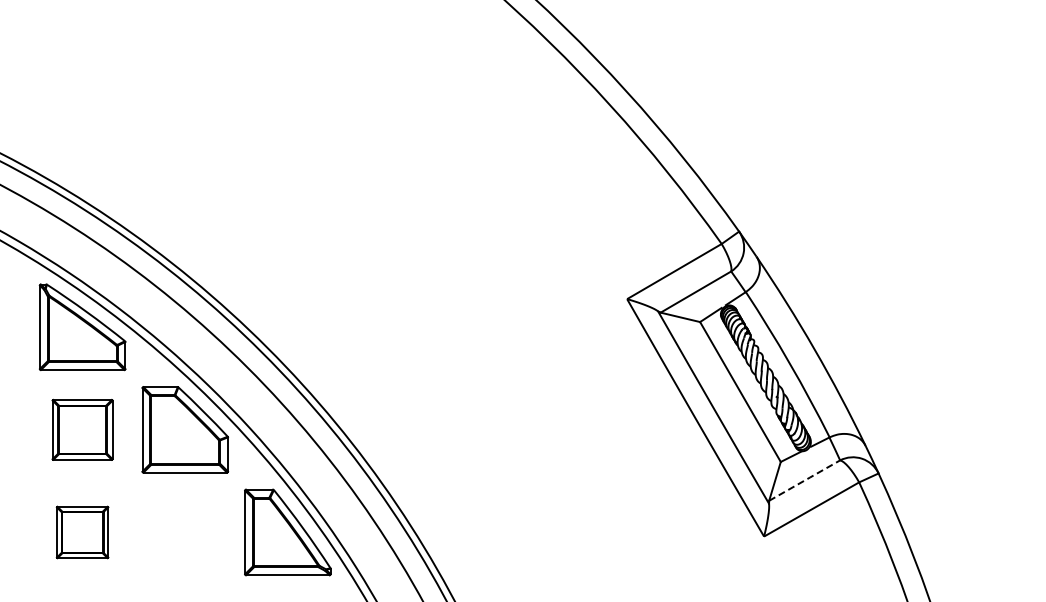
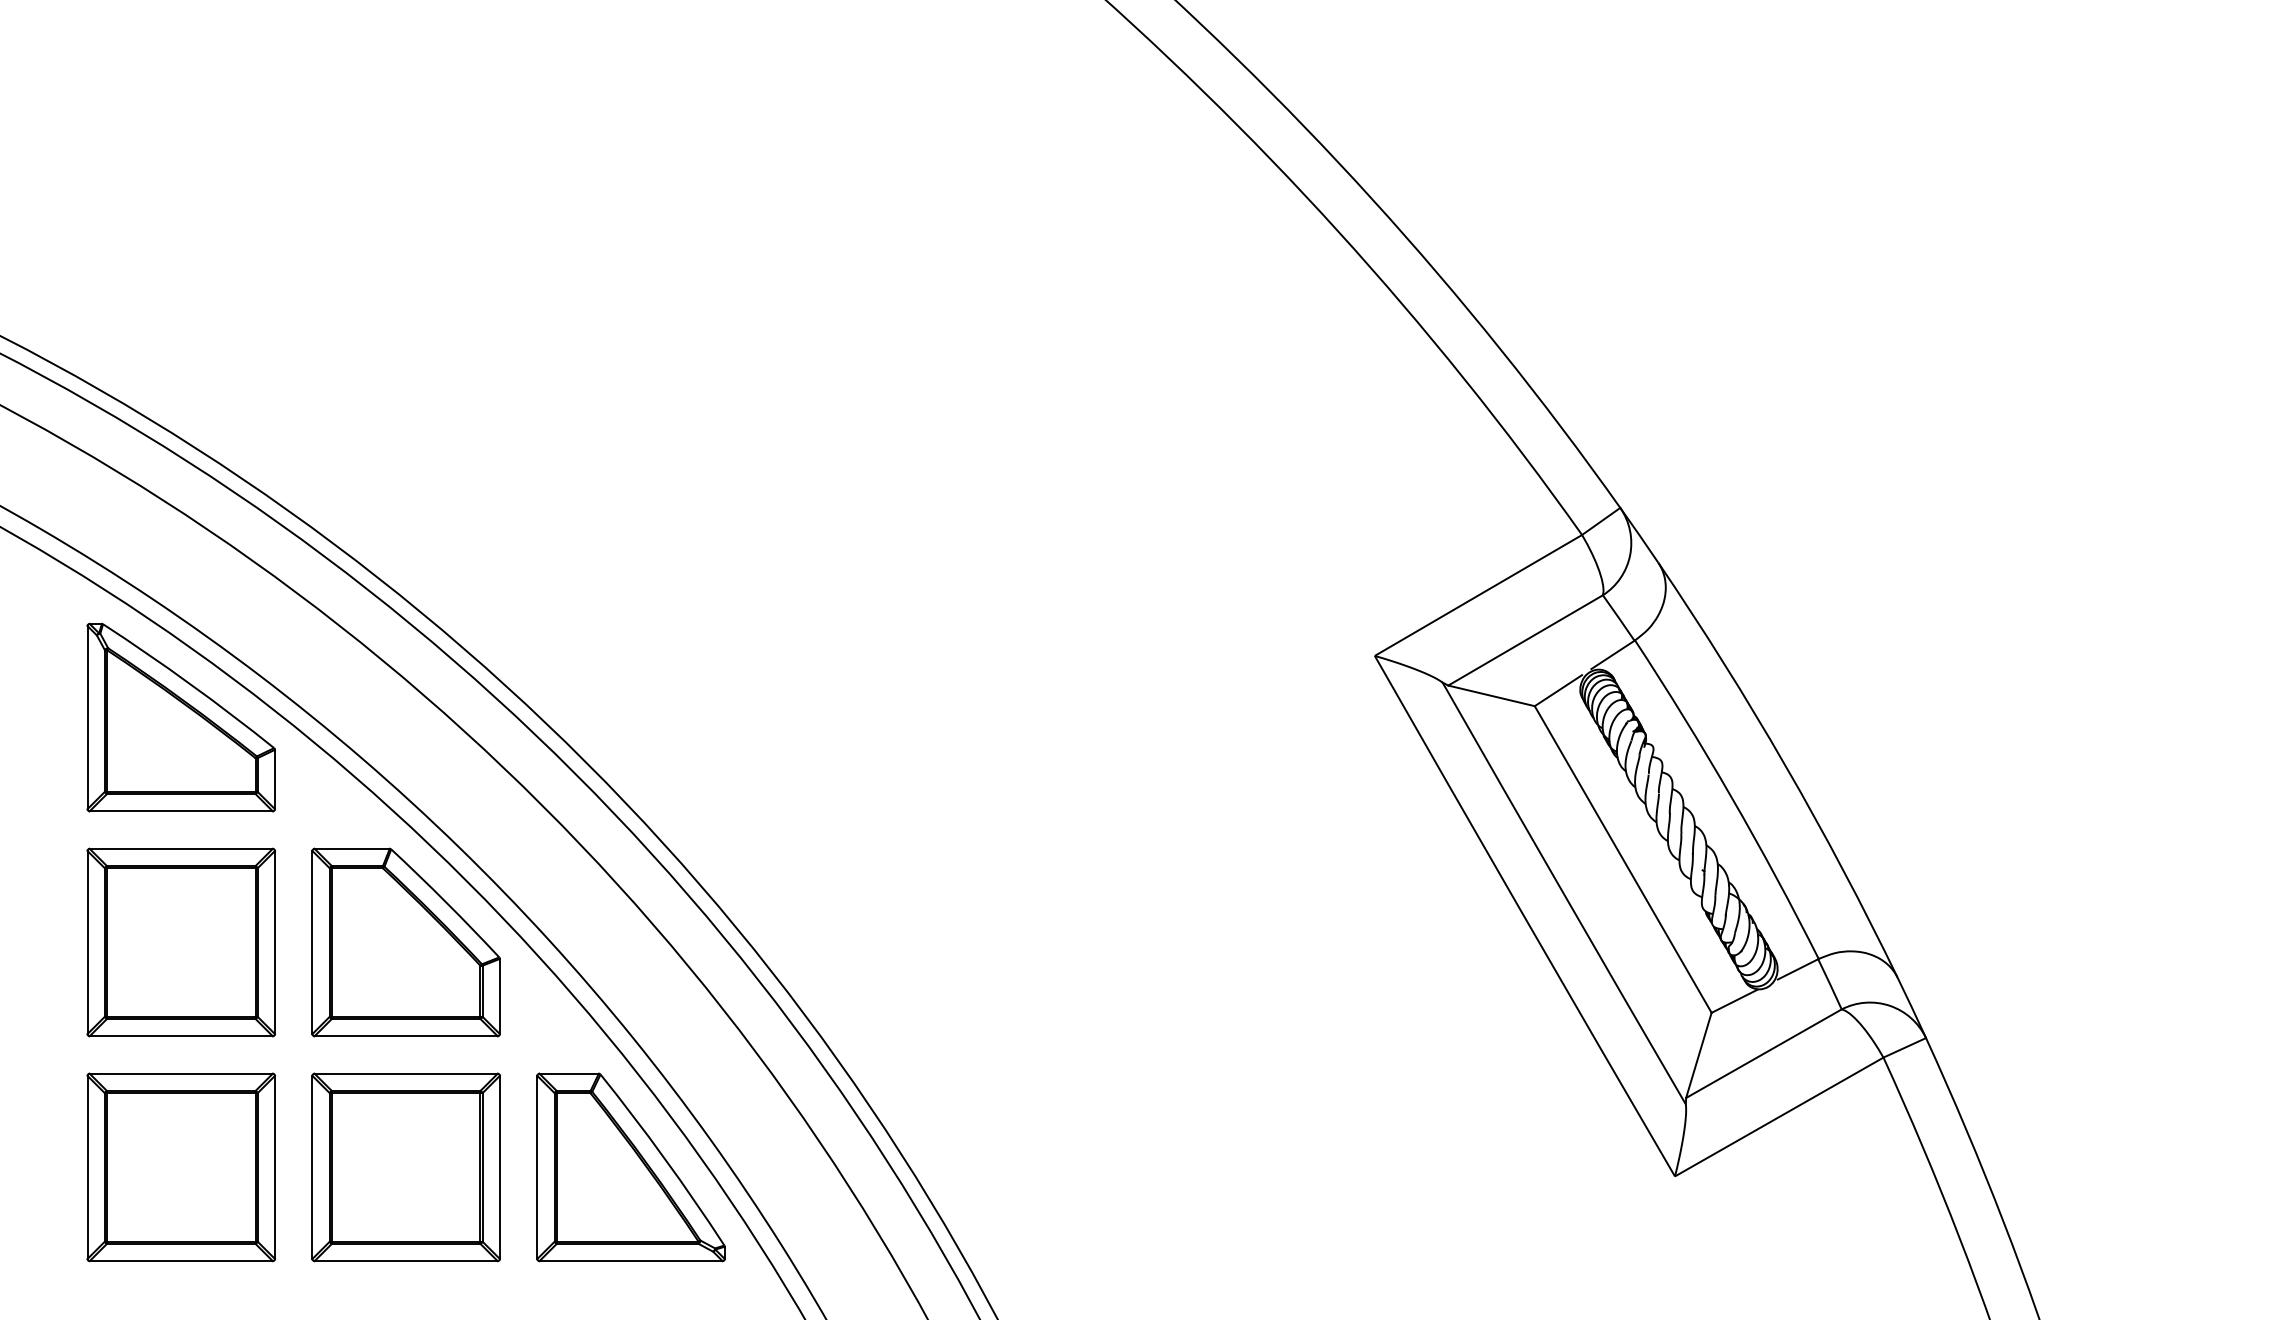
part: (82, 429) -> (180, 941), size x1.43
line: (804, 480) -> (1763, 1053), dashed -> solid
part: (82, 532) -> (180, 1167), size x1.67
part: (185, 532) -> (406, 1167), added

